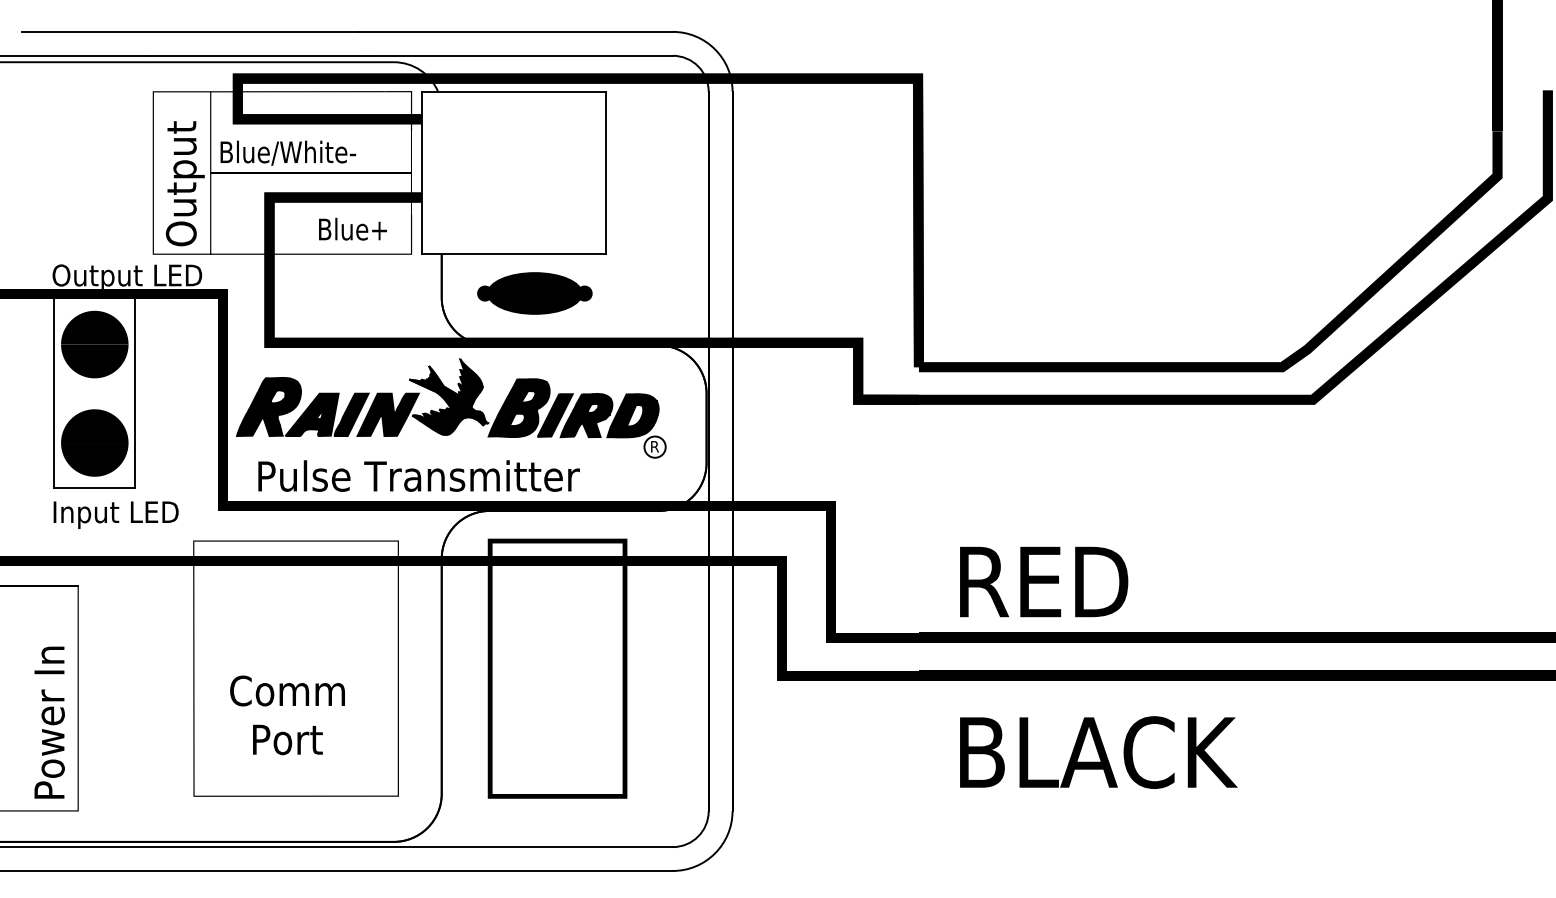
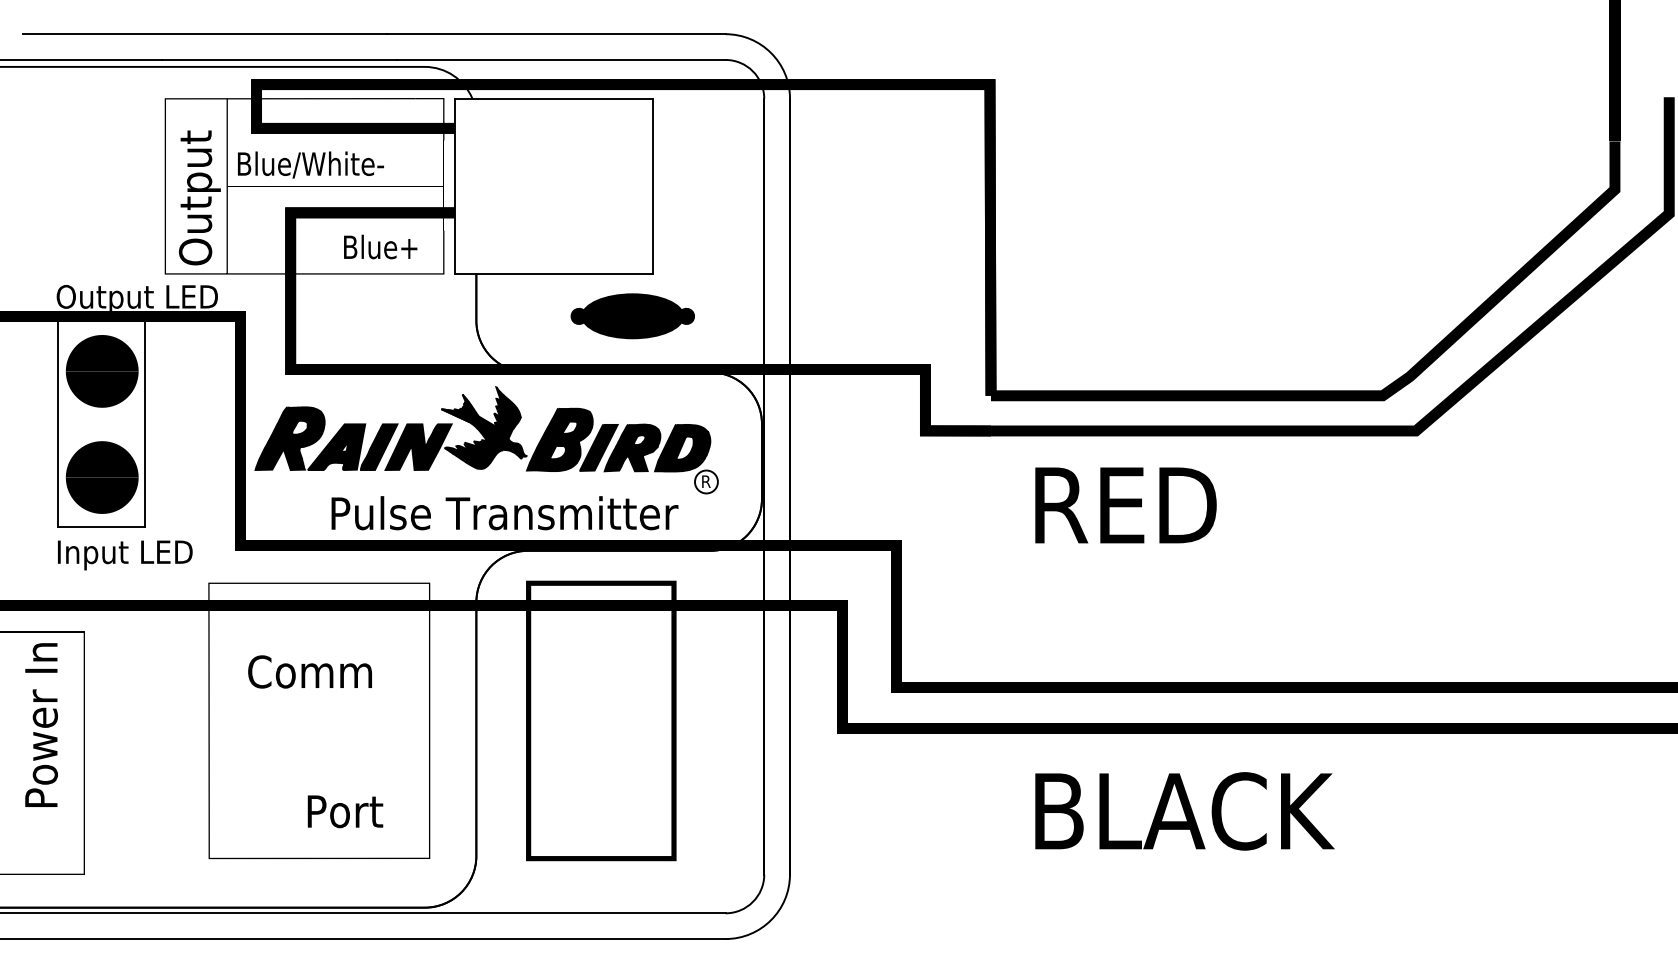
part: (534, 293) -> (632, 316), moved
text: (418, 476) -> (504, 513), moved
text: (1043, 582) -> (1125, 505), moved
text: (286, 690) -> (309, 671), moved
text: (49, 722) -> (41, 724), moved
text: (287, 739) -> (345, 811), moved

